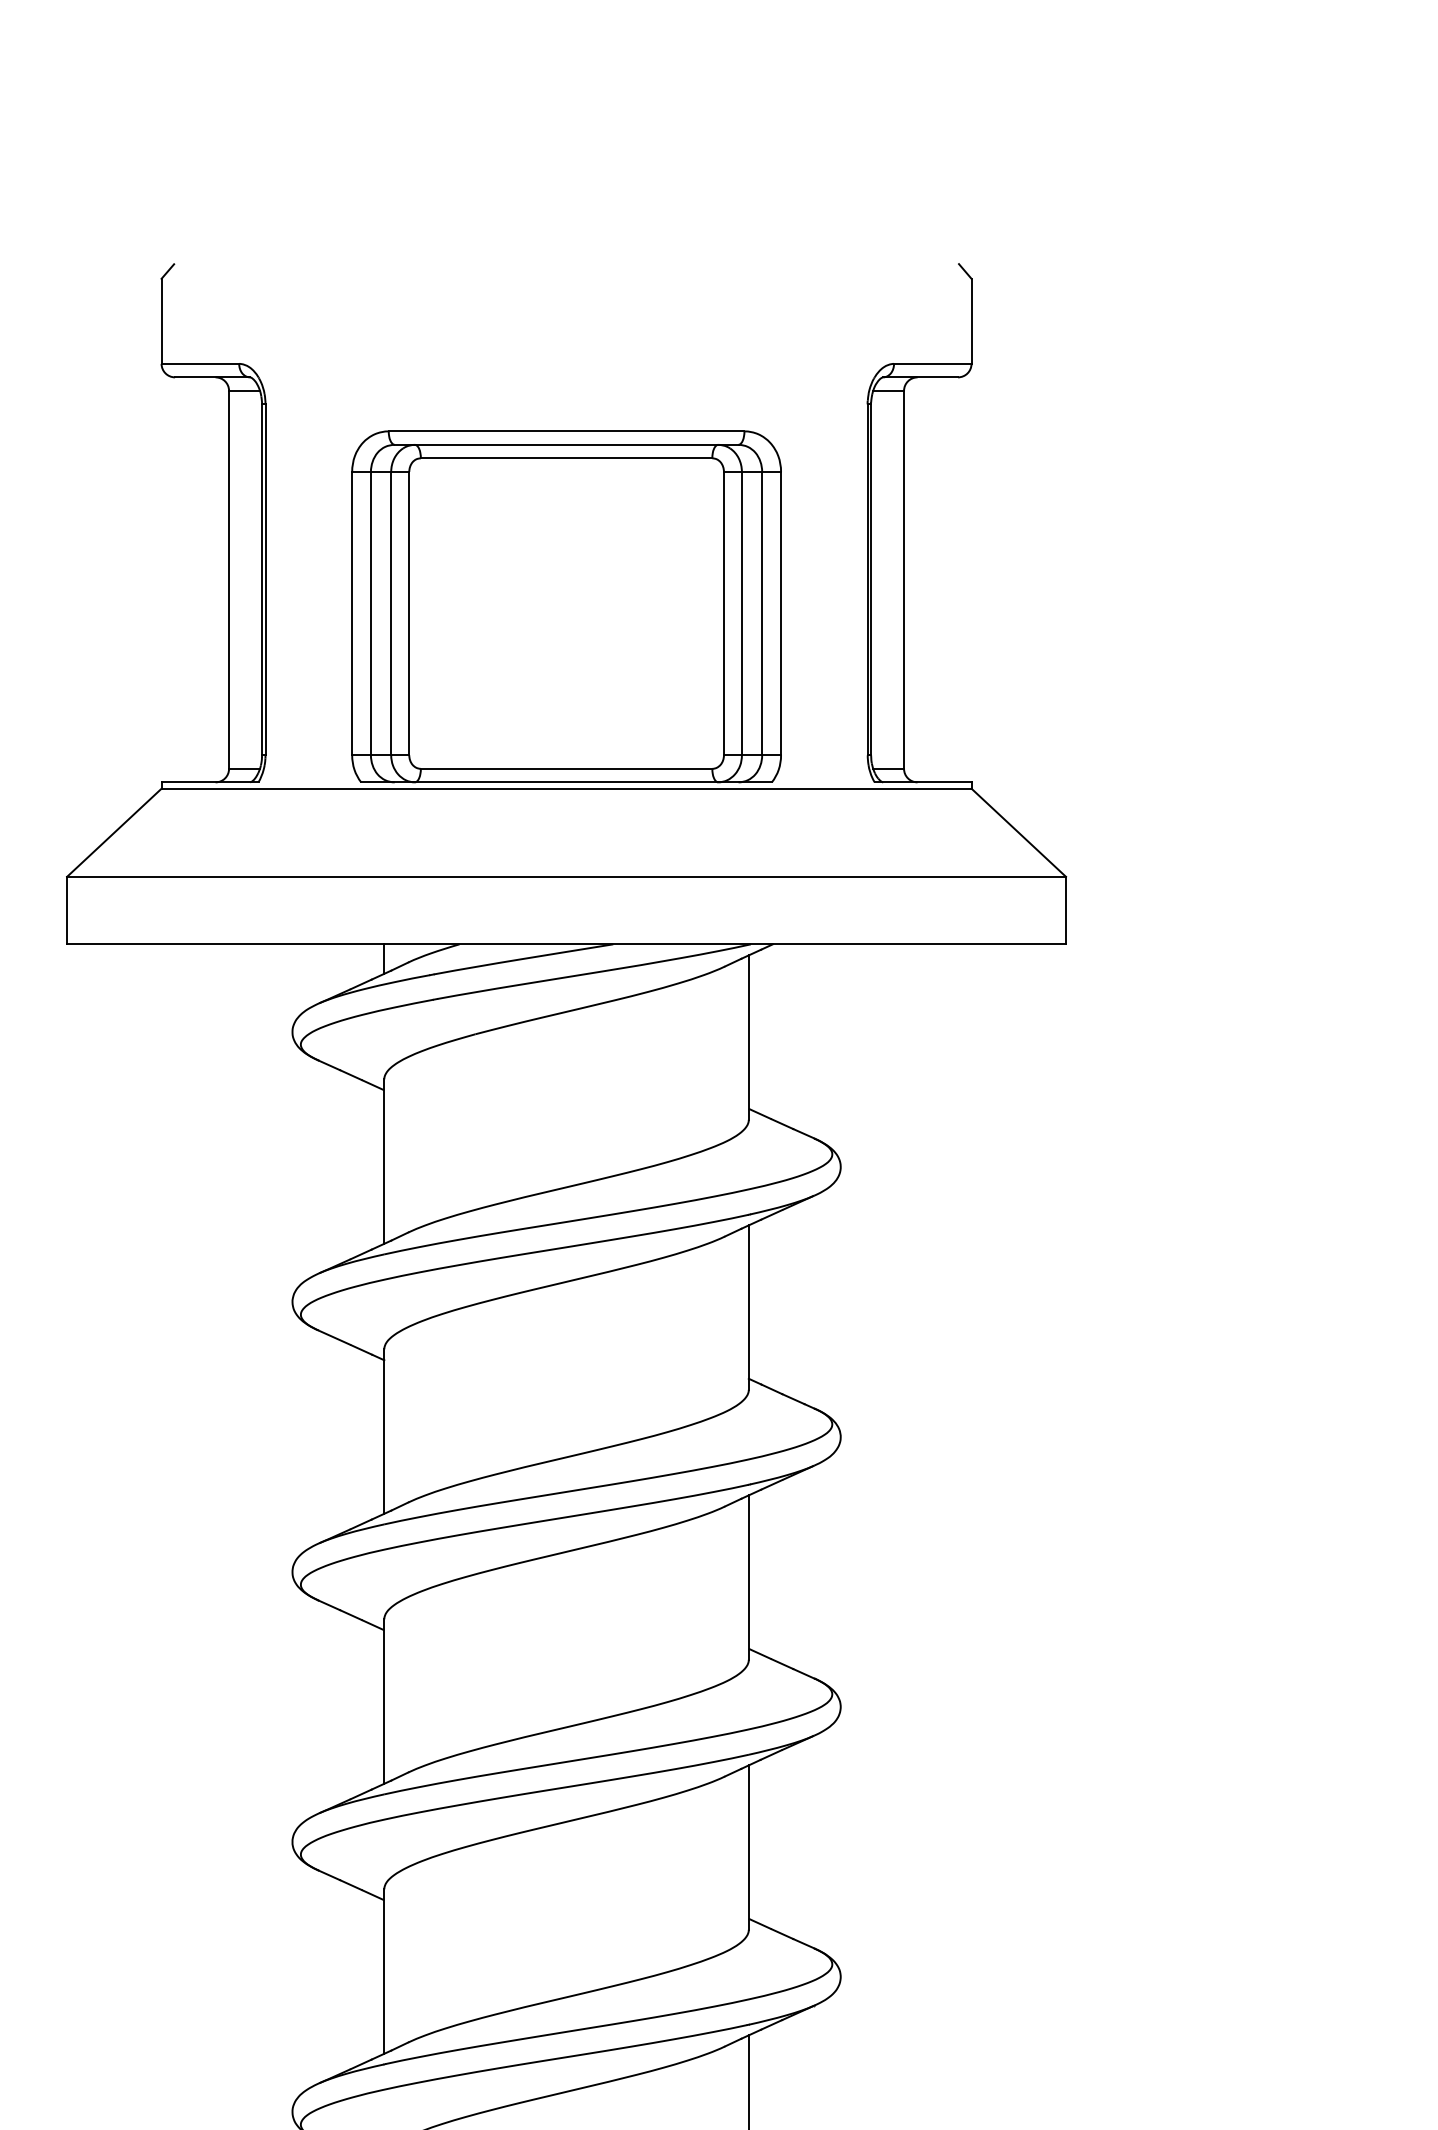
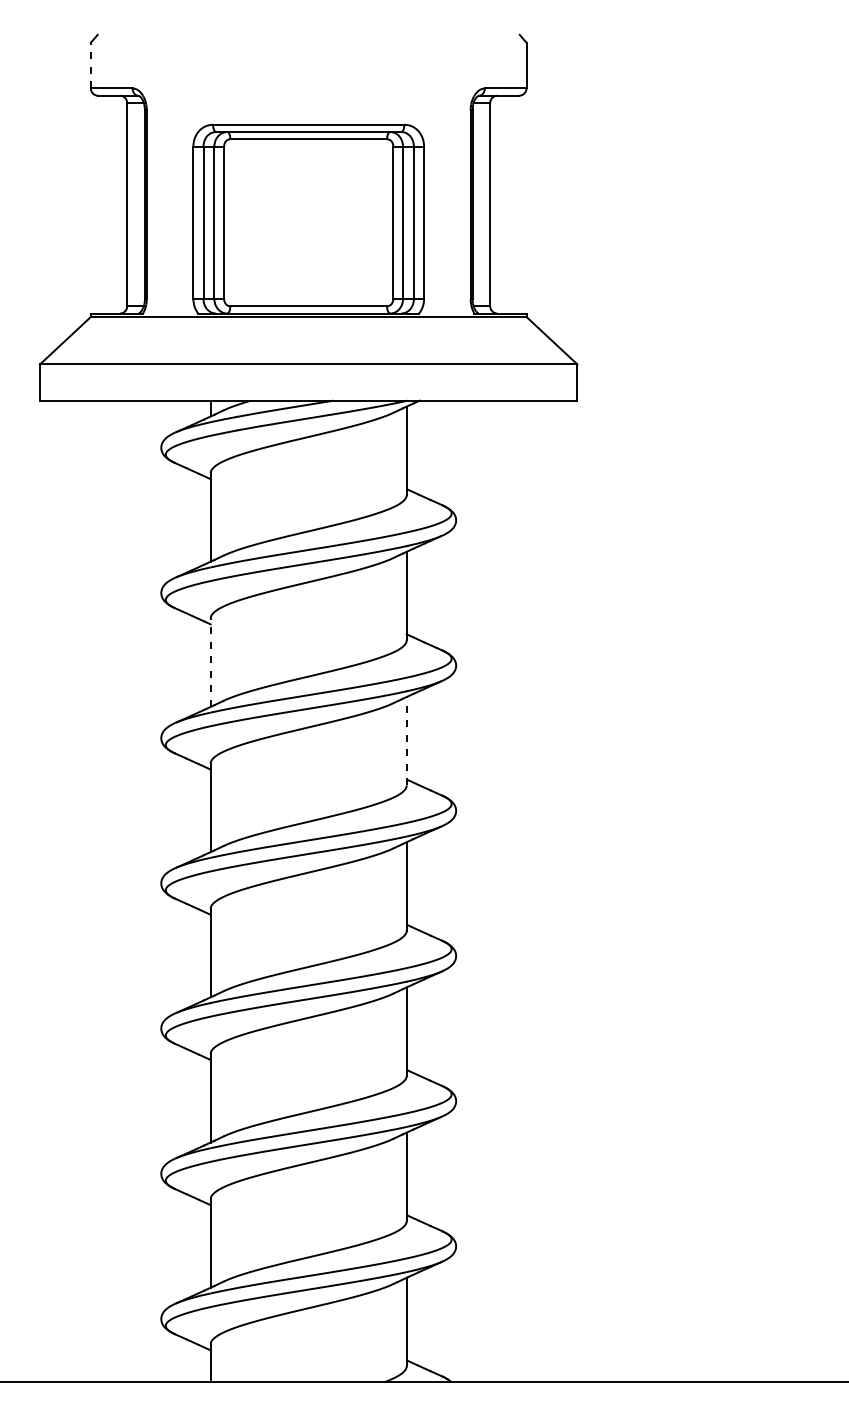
line: (160, 321) -> (90, 65), solid -> dashed
line: (383, 1431) -> (210, 662), solid -> dashed
line: (748, 1576) -> (406, 740), solid -> dashed

